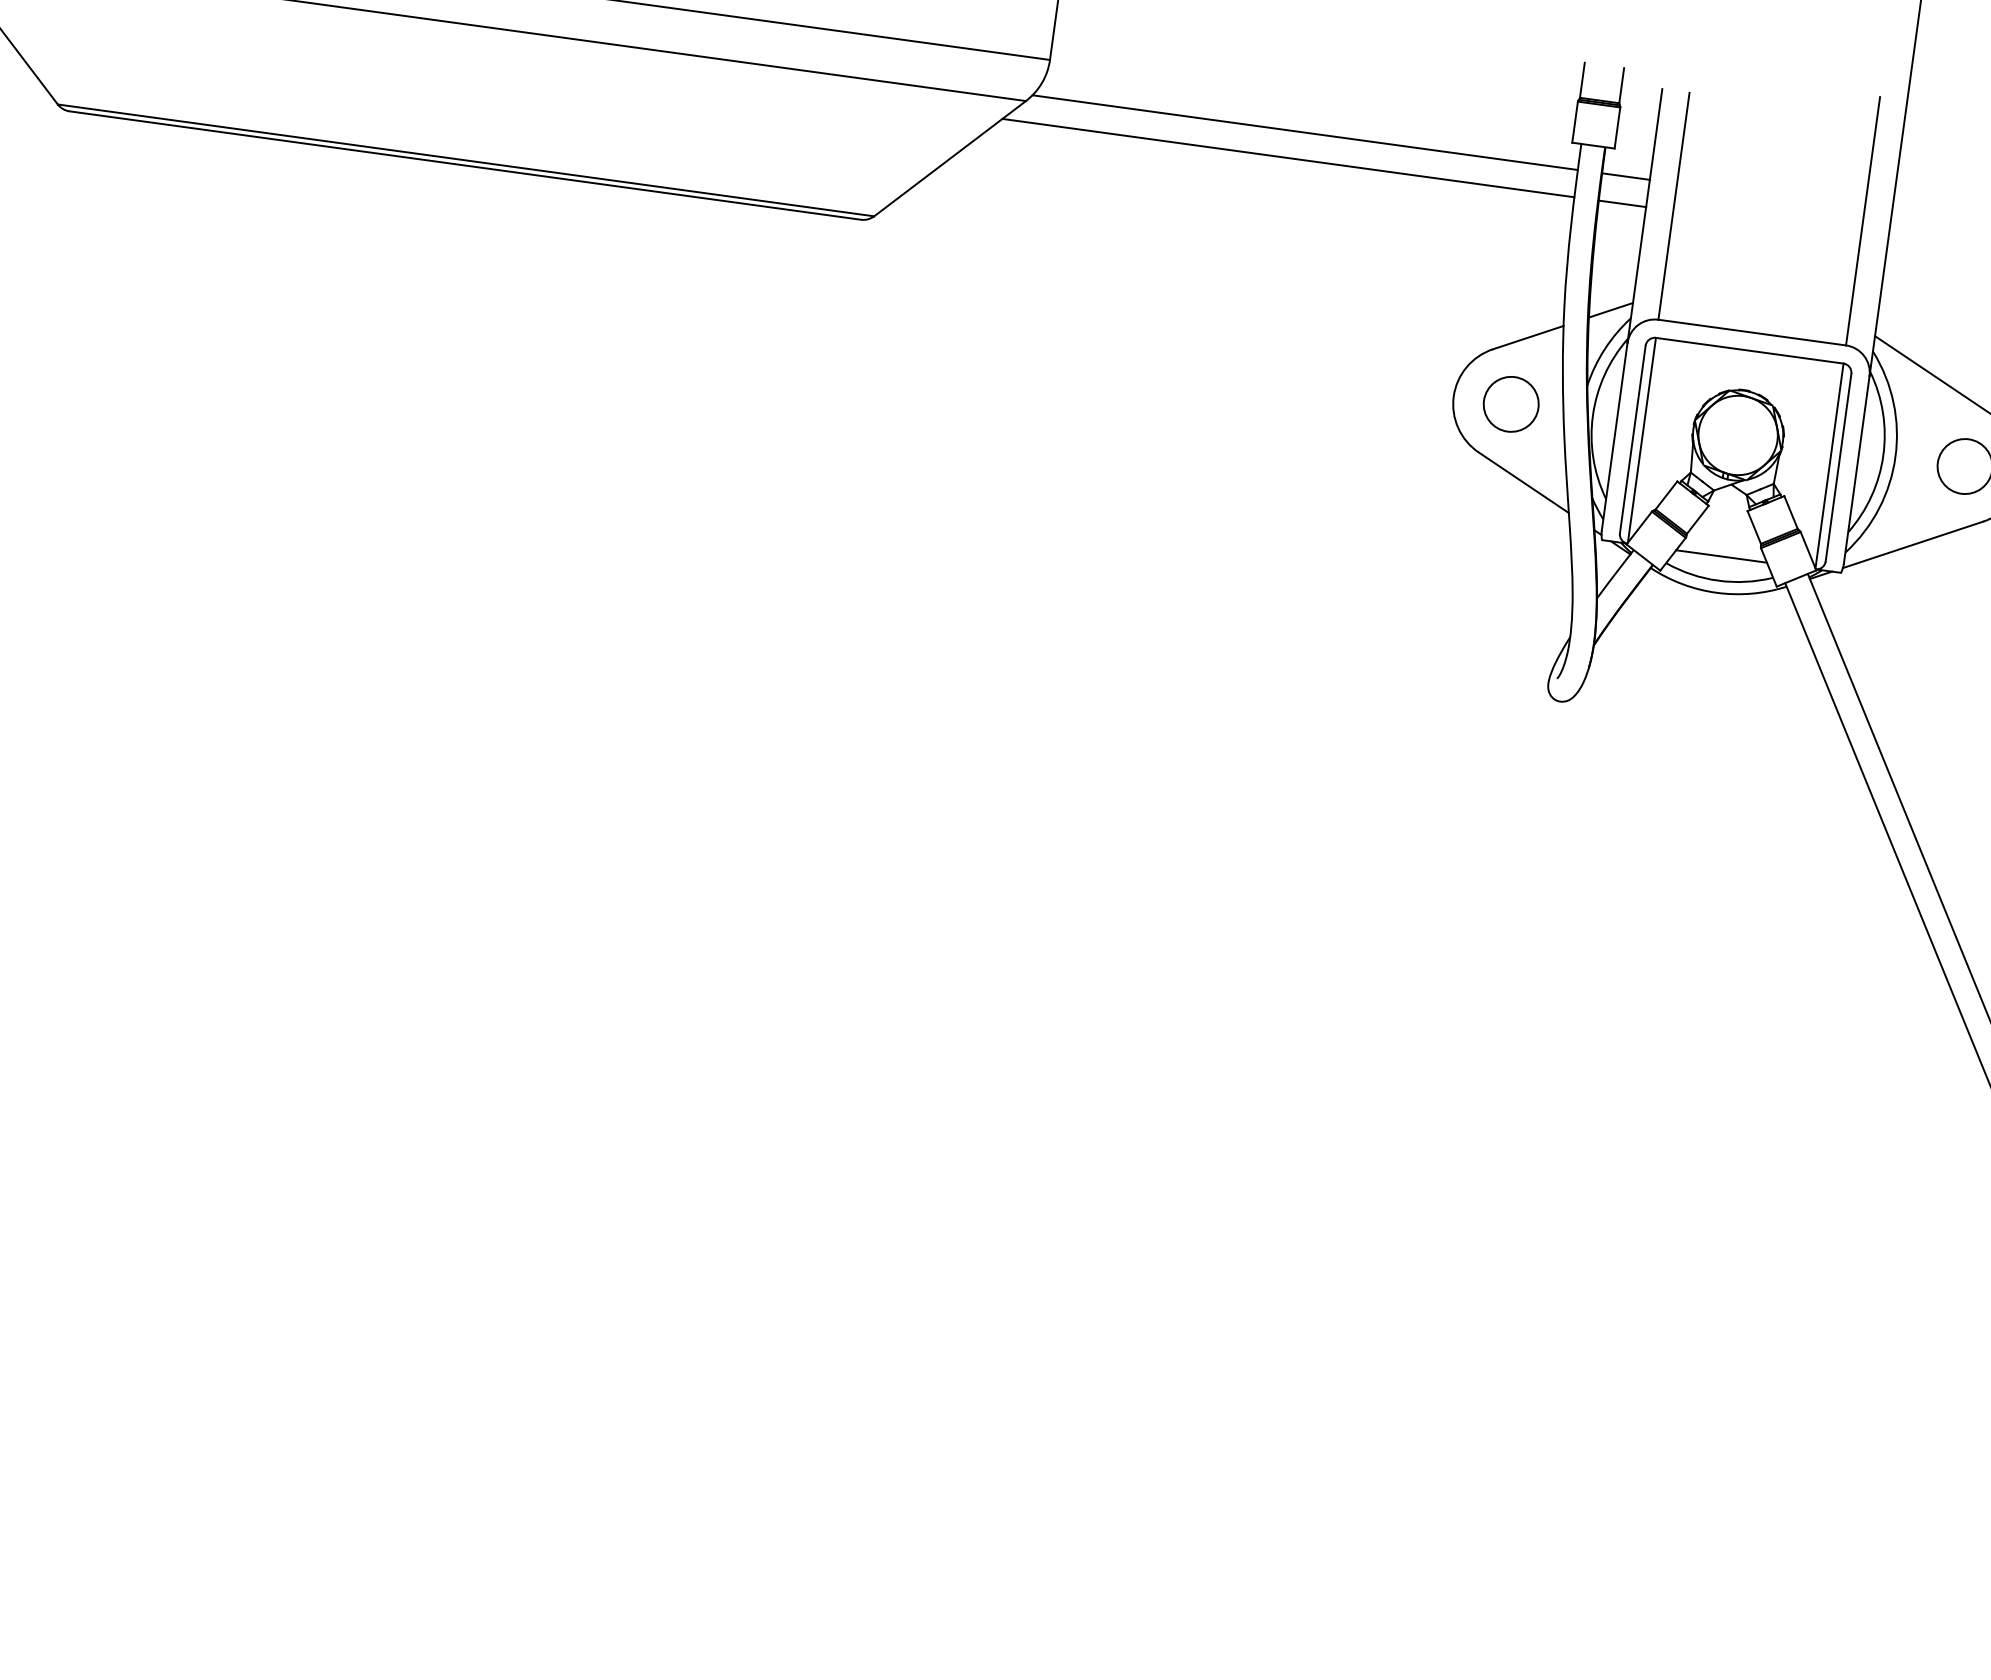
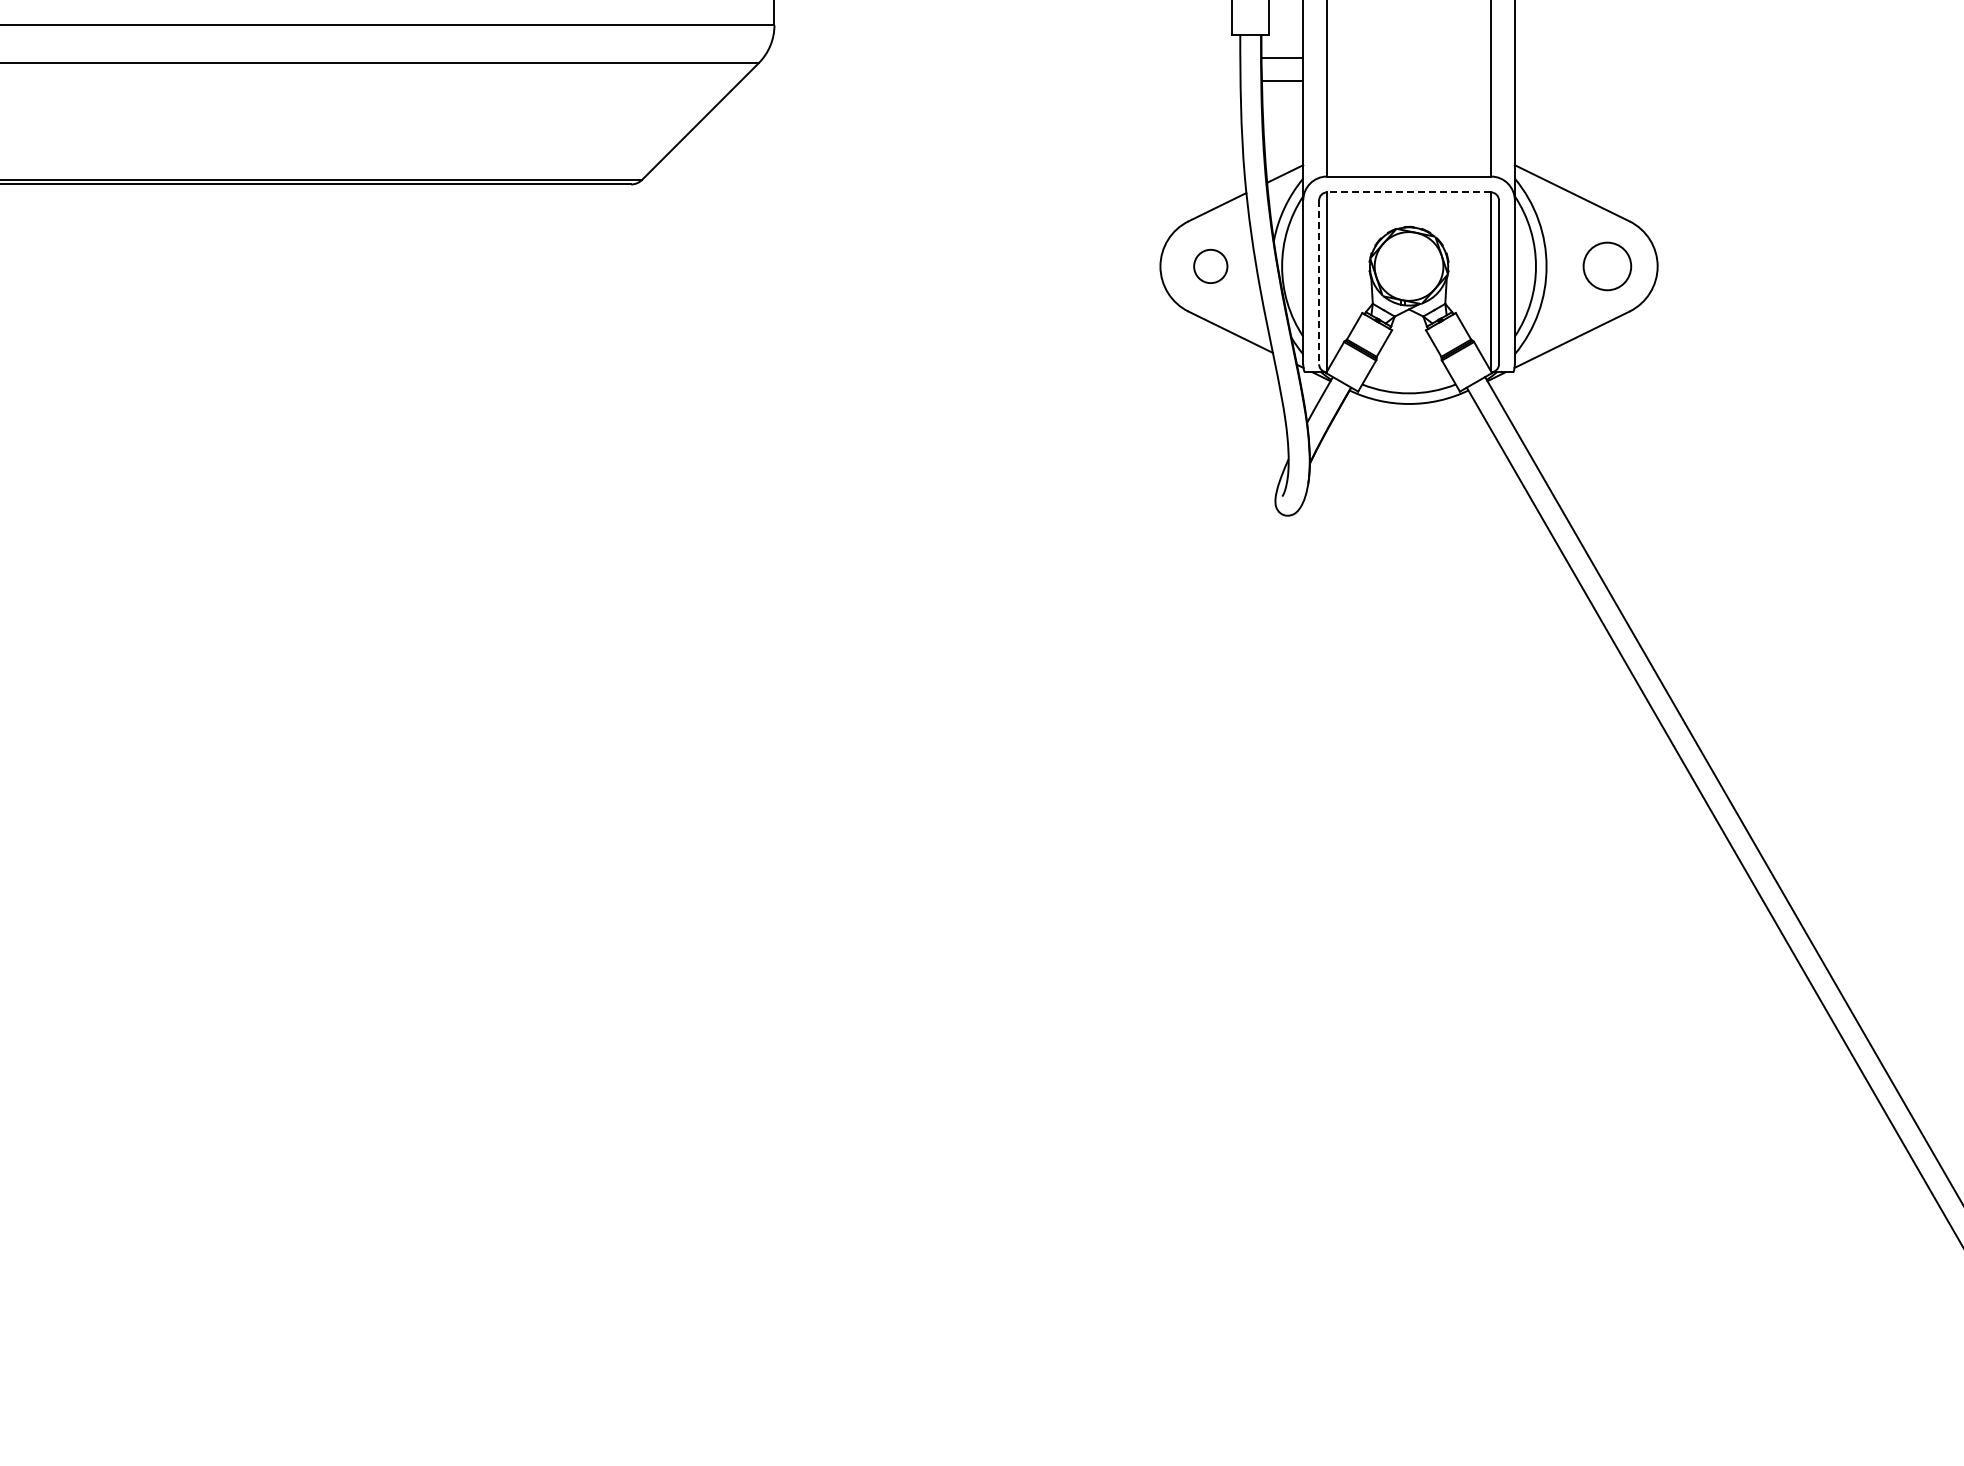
line: (1304, 132) -> (1001, 57), removed
line: (1288, 158) -> (990, 81), removed
line: (1750, 350) -> (1409, 192), solid -> dashed
circle: (1510, 404) -> (1210, 266), size x0.7
line: (1633, 439) -> (1319, 282), solid -> dashed
line: (1720, 556) -> (1408, 372), removed

